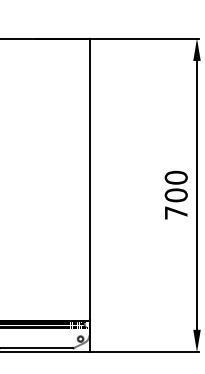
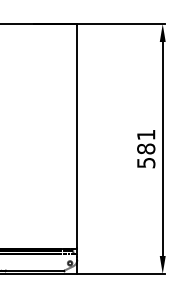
text: (176, 194) -> (146, 148), 700 -> 581

